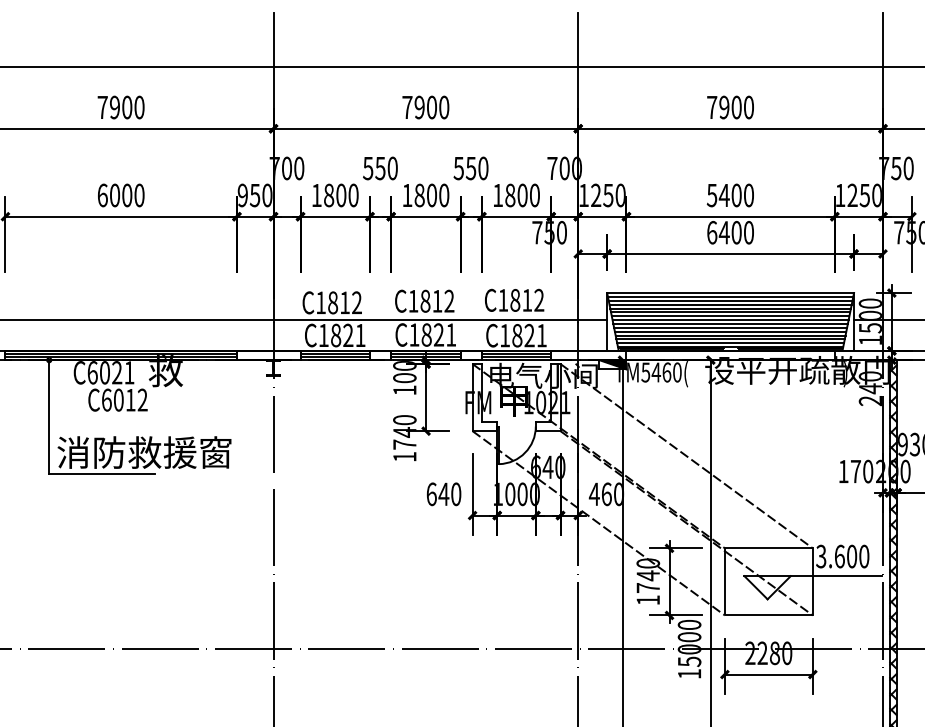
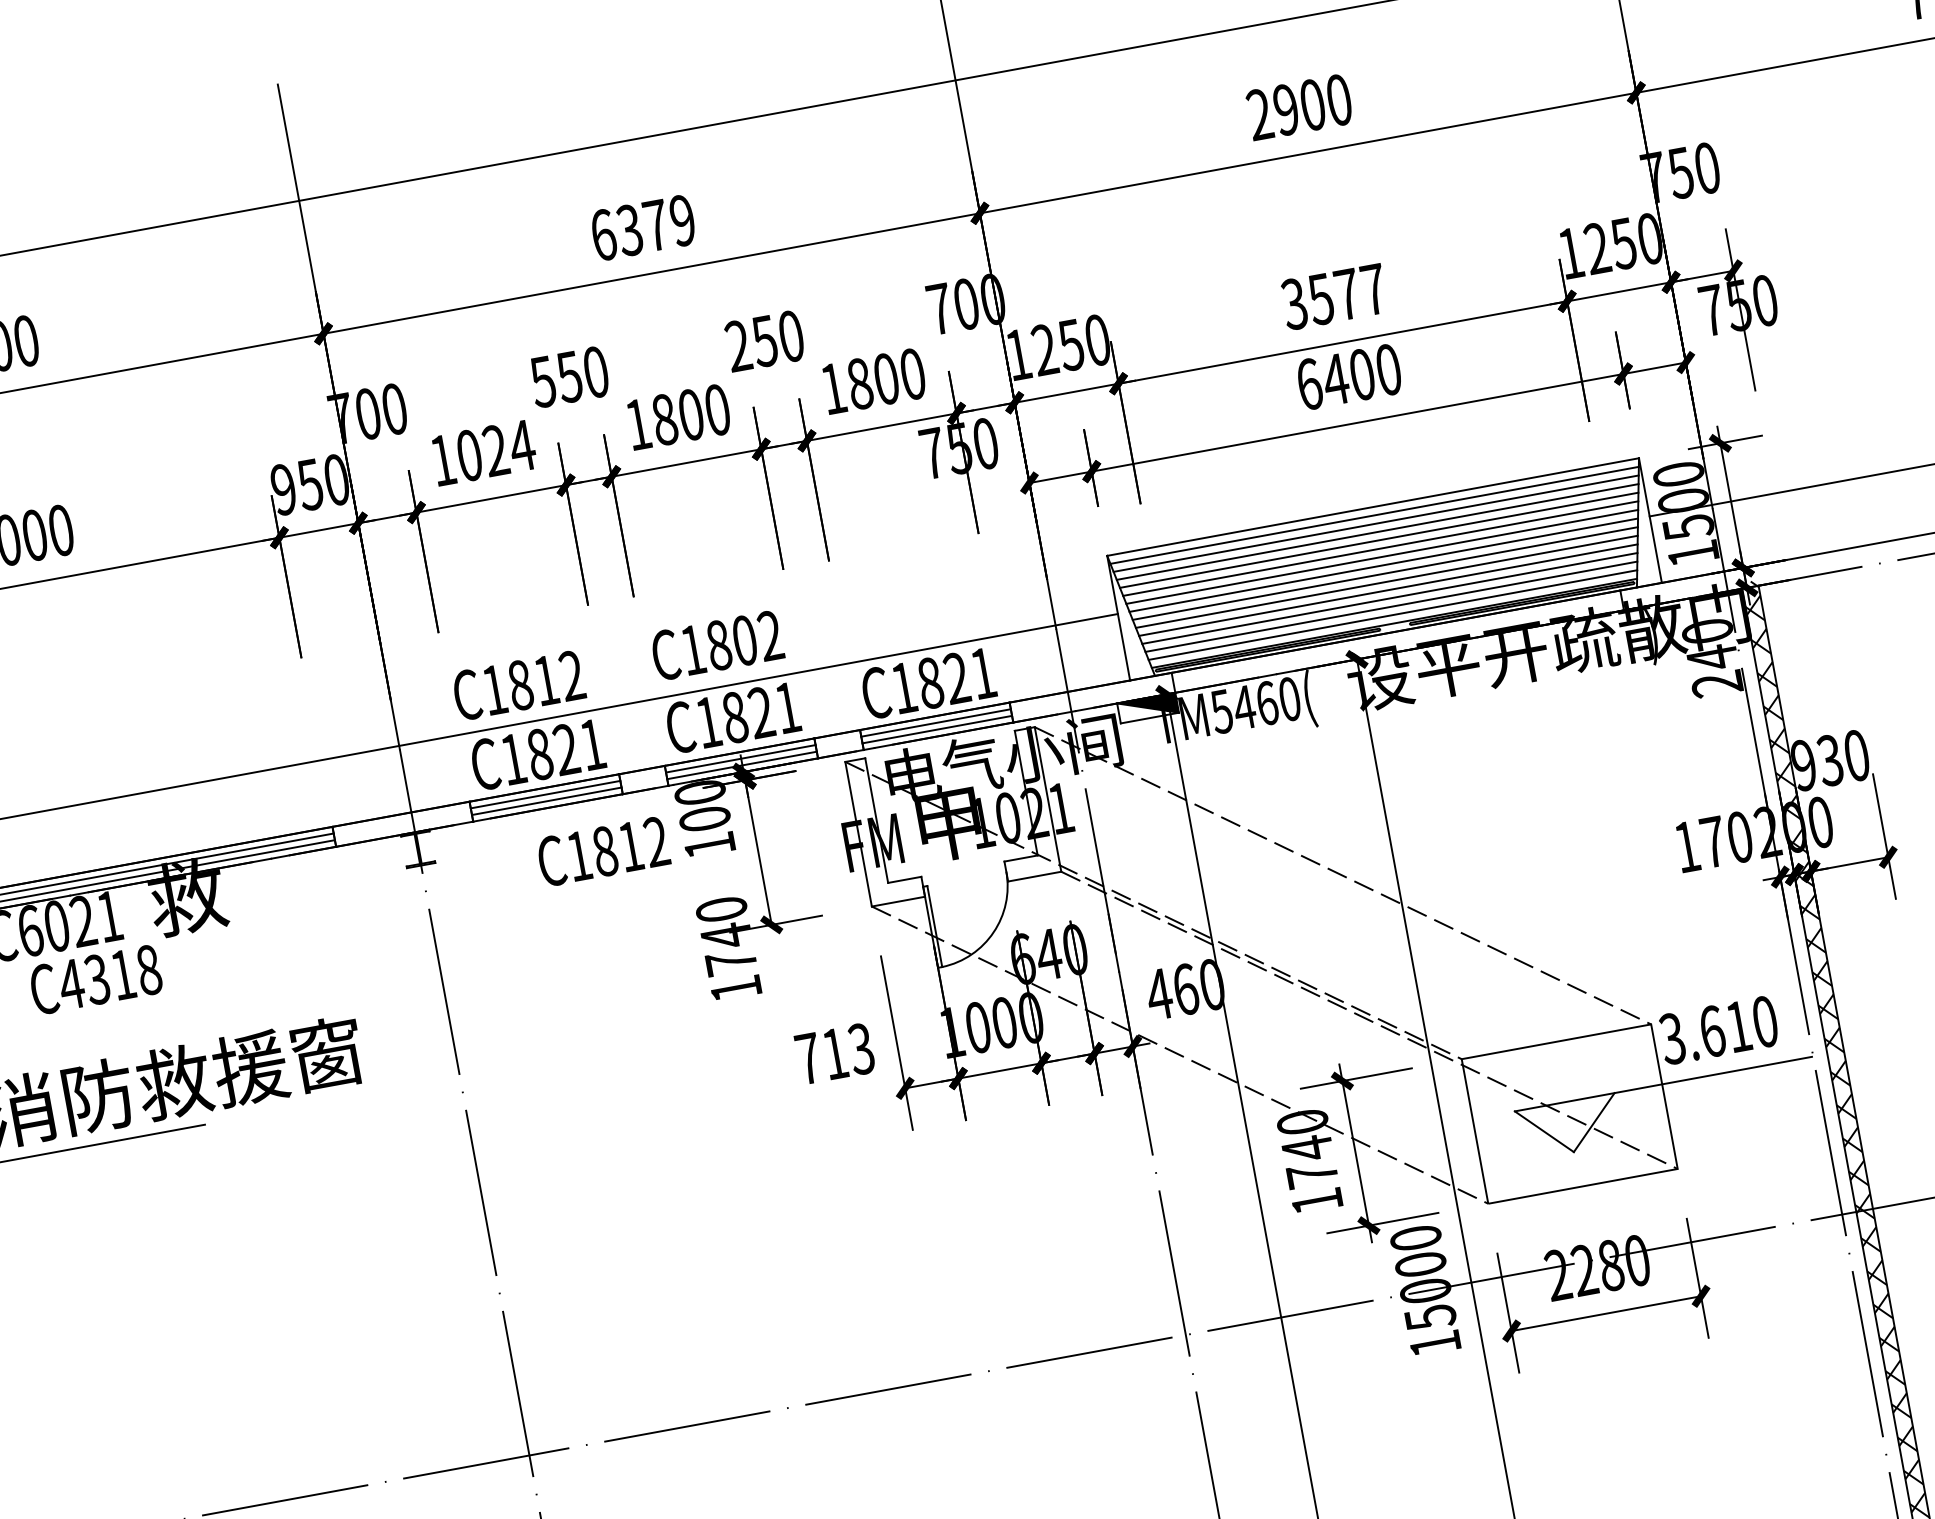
text: (712, 106) -> (1260, 112), 7900 -> 2900
text: (425, 107) -> (642, 227), 7900 -> 6379
text: (458, 168) -> (737, 346), 550 -> 250
text: (341, 195) -> (496, 450), 1800 -> 1024
text: (730, 195) -> (1334, 296), 5400 -> 3577
text: (514, 299) -> (602, 849), moved
text: (437, 300) -> (744, 638), C1812 -> C1802
text: (124, 399) -> (109, 975), C6012 -> C4318
text: (443, 494) -> (834, 1054), 640 -> 713
text: (852, 556) -> (1739, 1026), 3.600 -> 3.610

